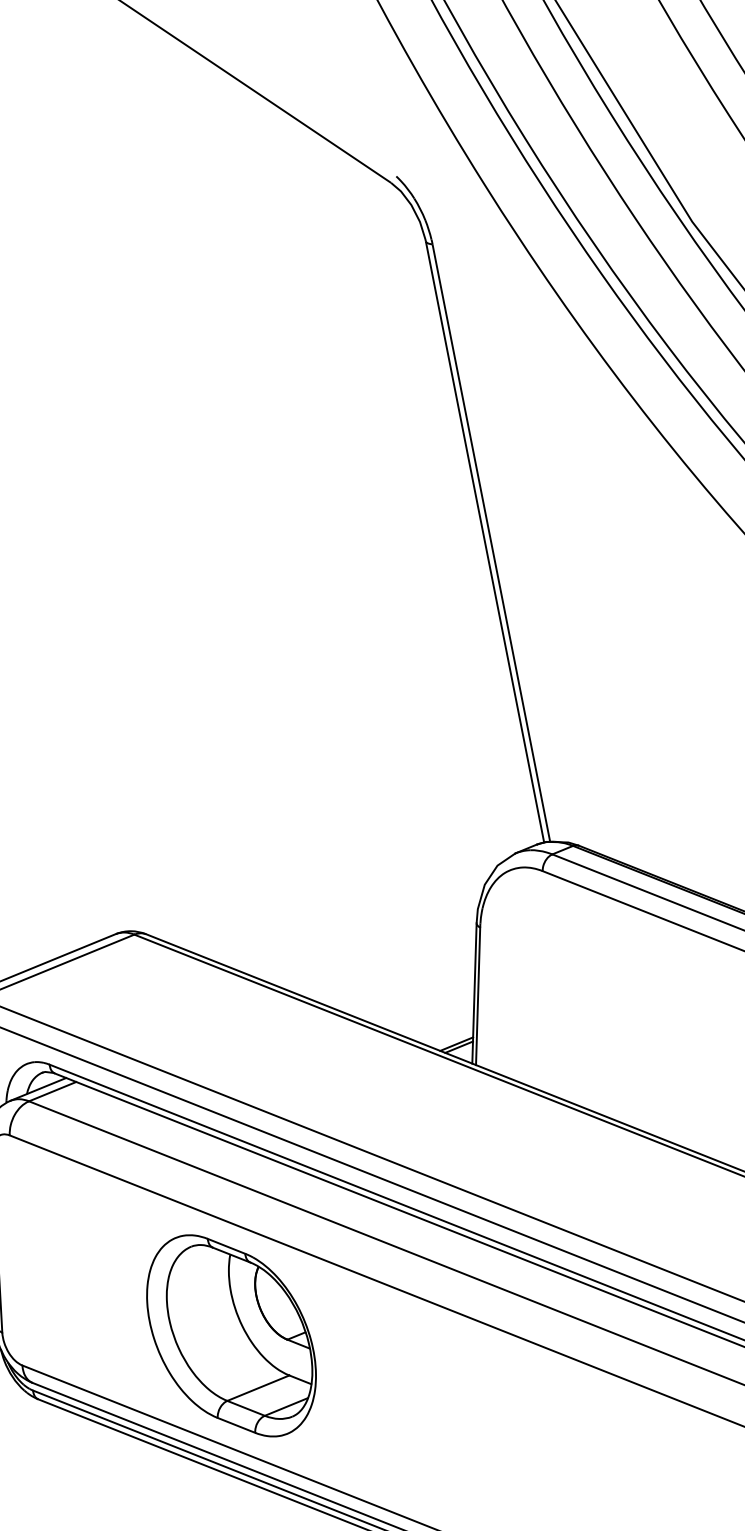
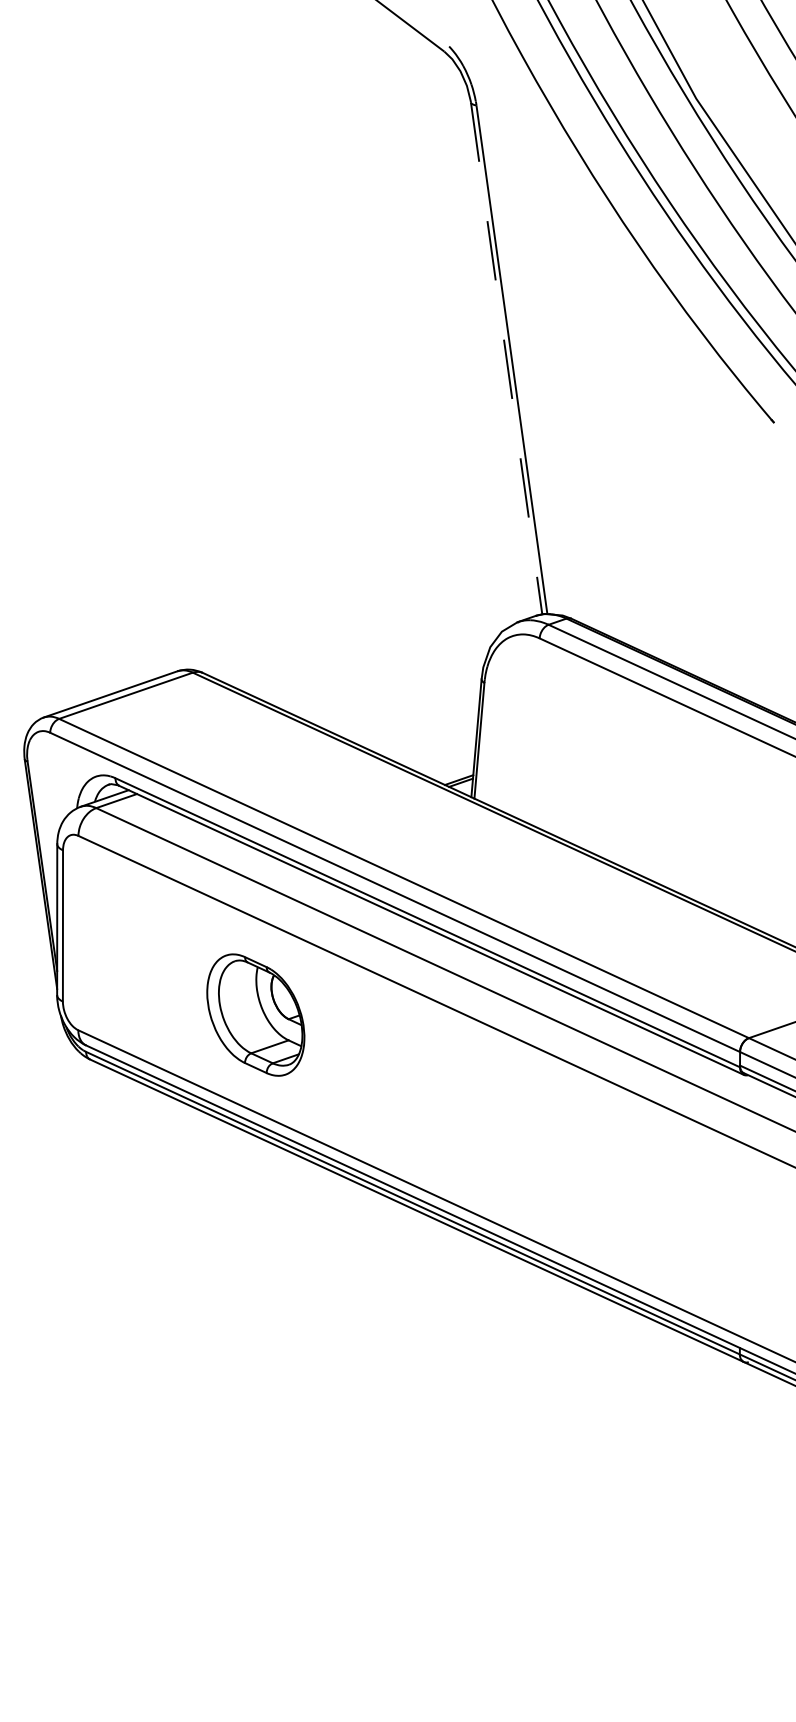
line: (484, 541) -> (506, 358), solid -> dashed
part: (231, 1335) -> (255, 1014), size x0.7

